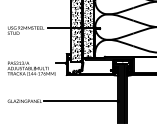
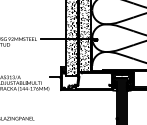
line: (81, 101) -> (77, 118), removed

